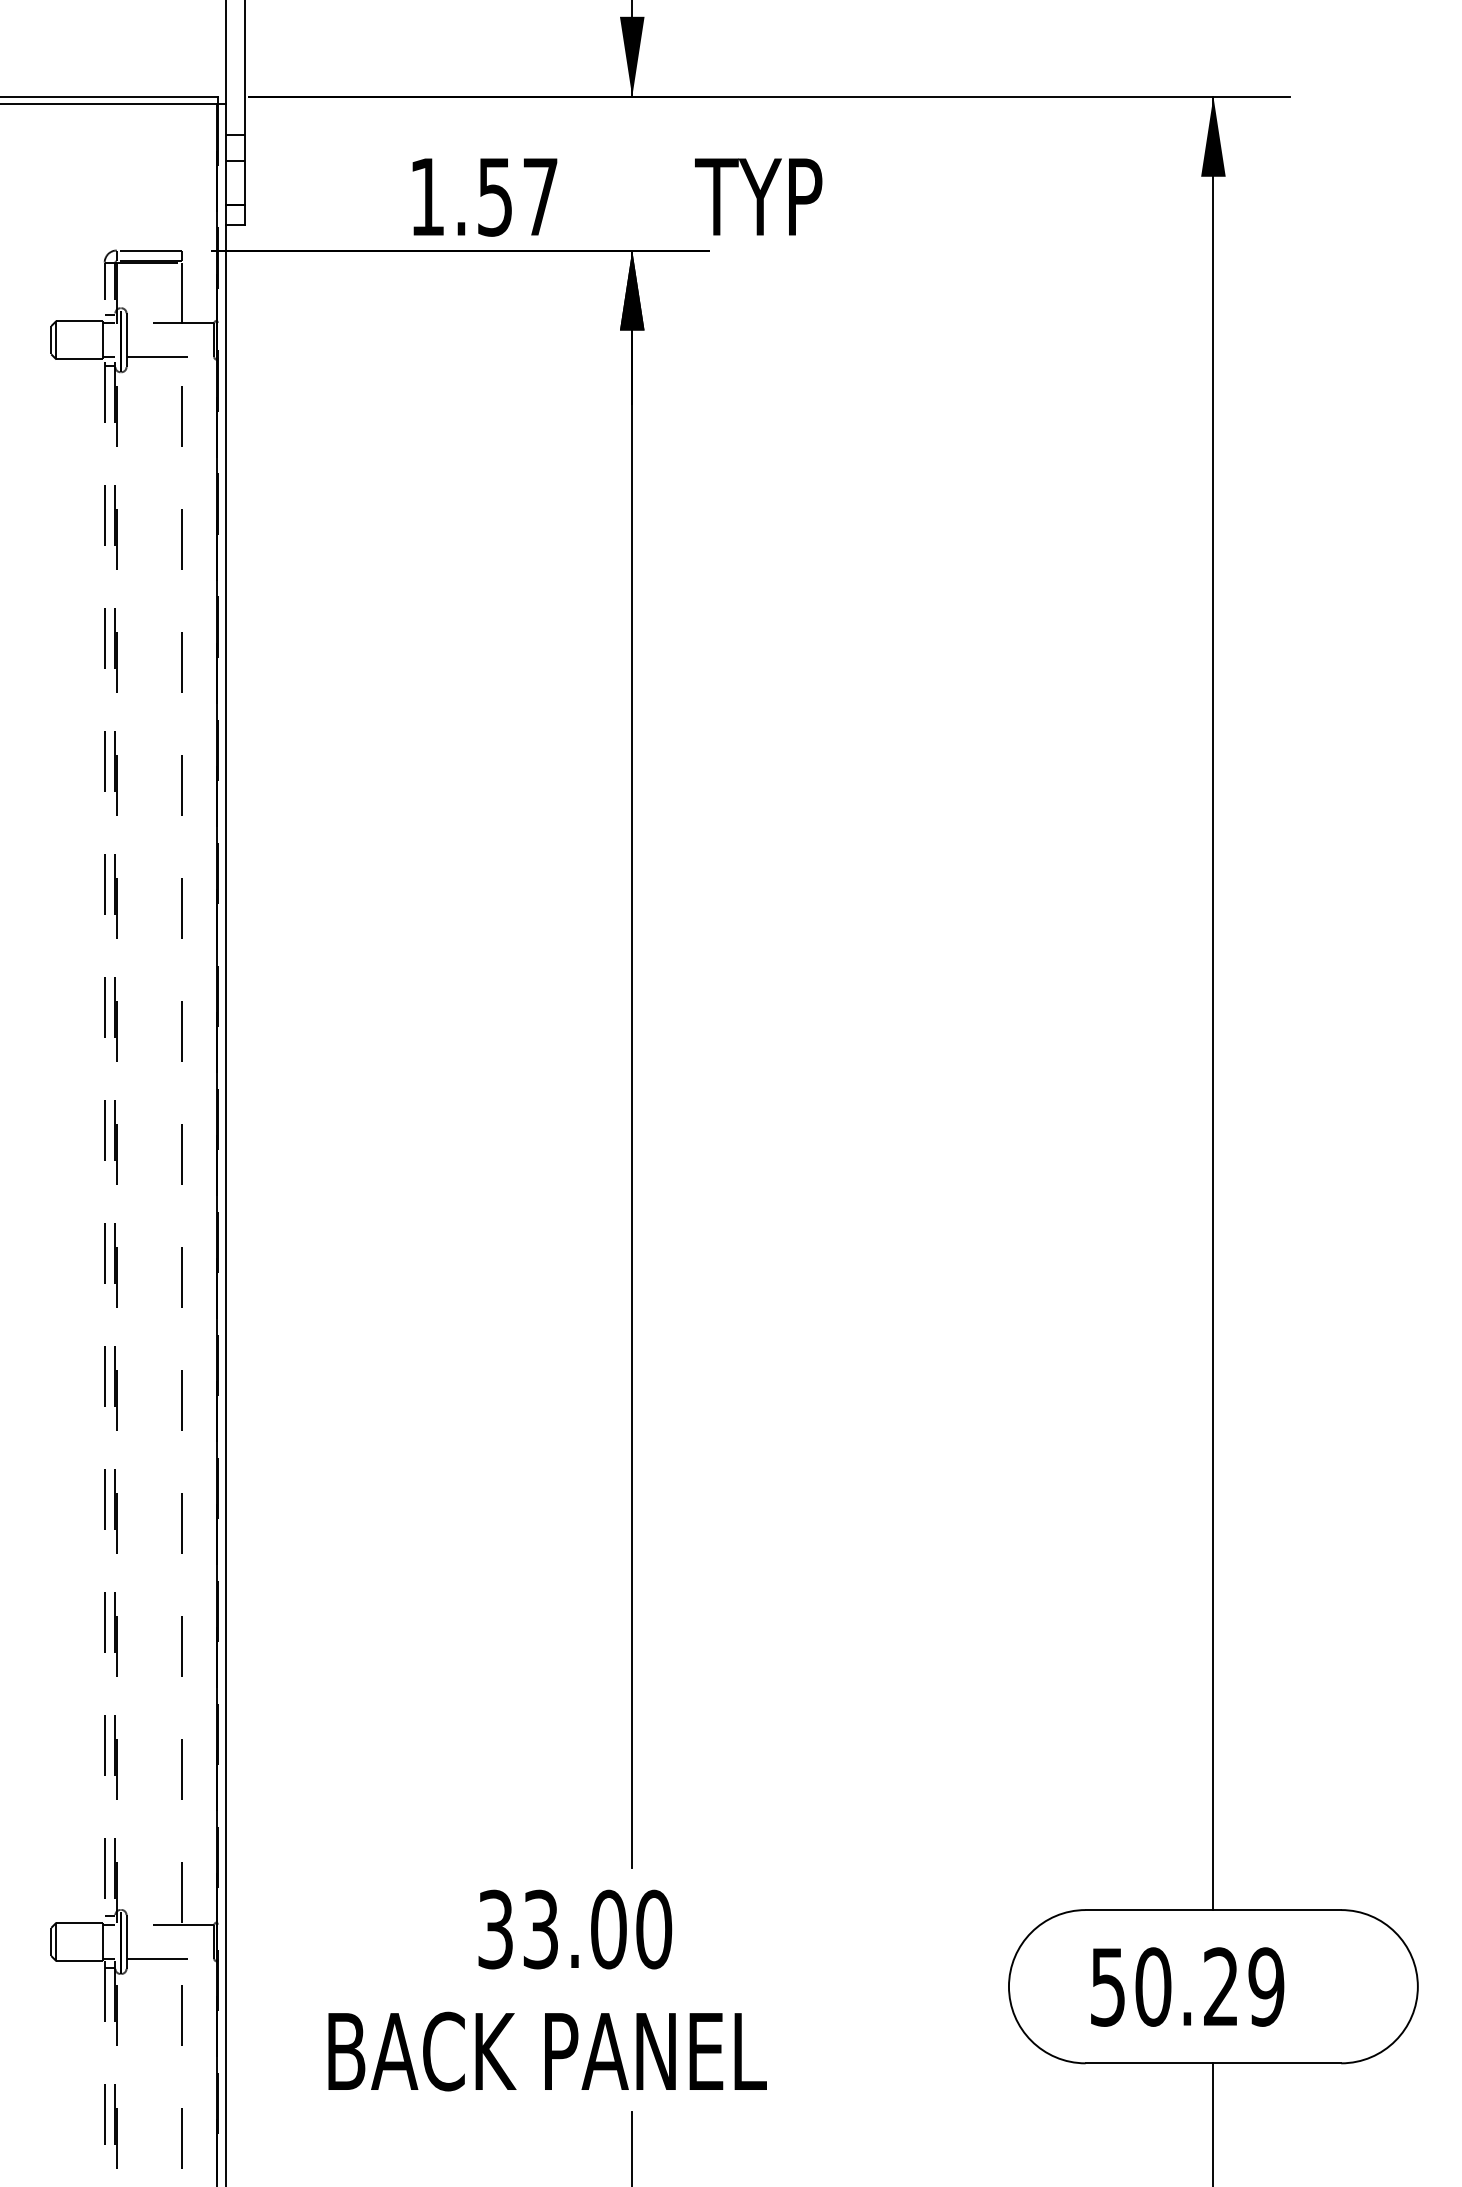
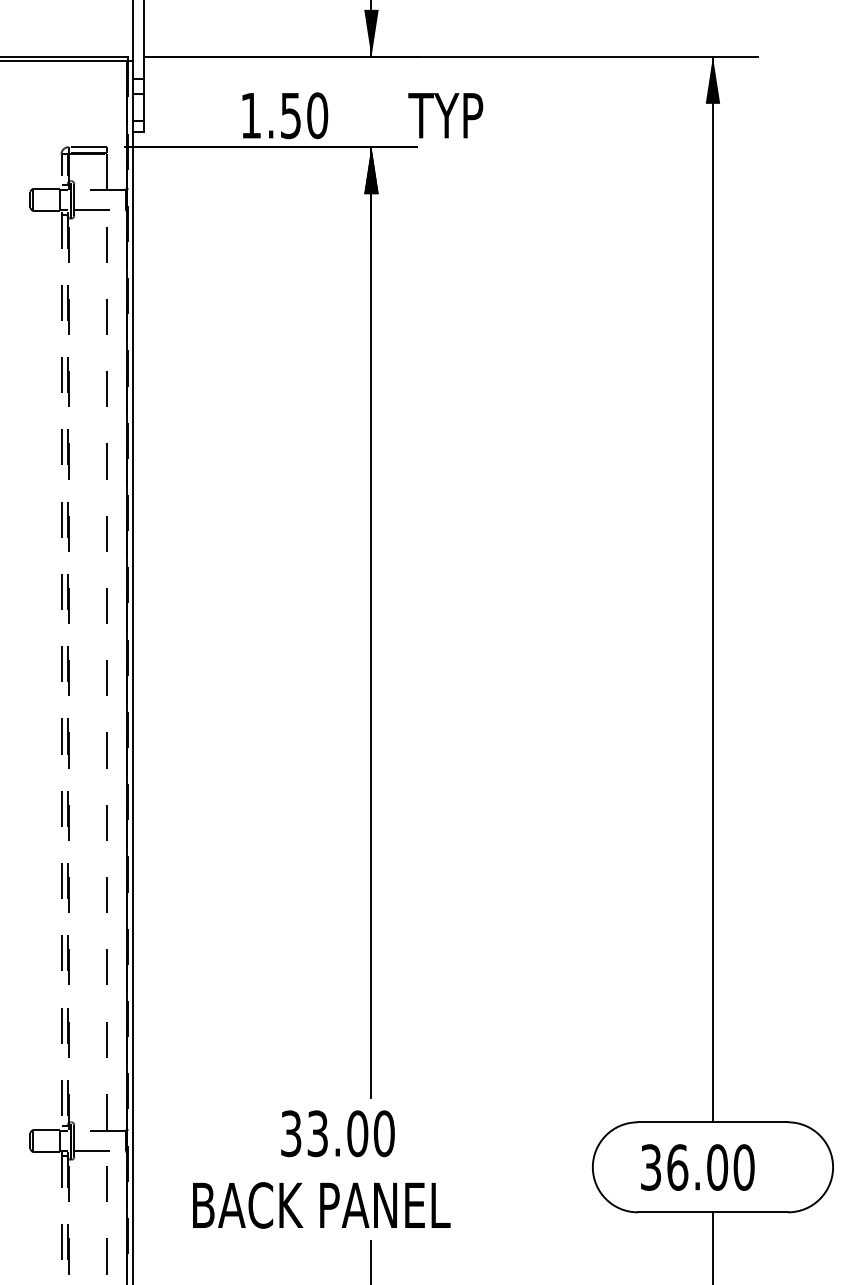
text: (540, 196) -> (317, 115), 1.57 -> 1.50
text: (1187, 1986) -> (697, 1167), 50.29 -> 36.00

